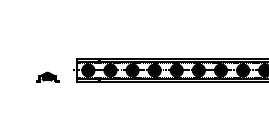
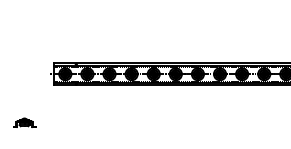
part: (47, 76) -> (24, 122), moved

